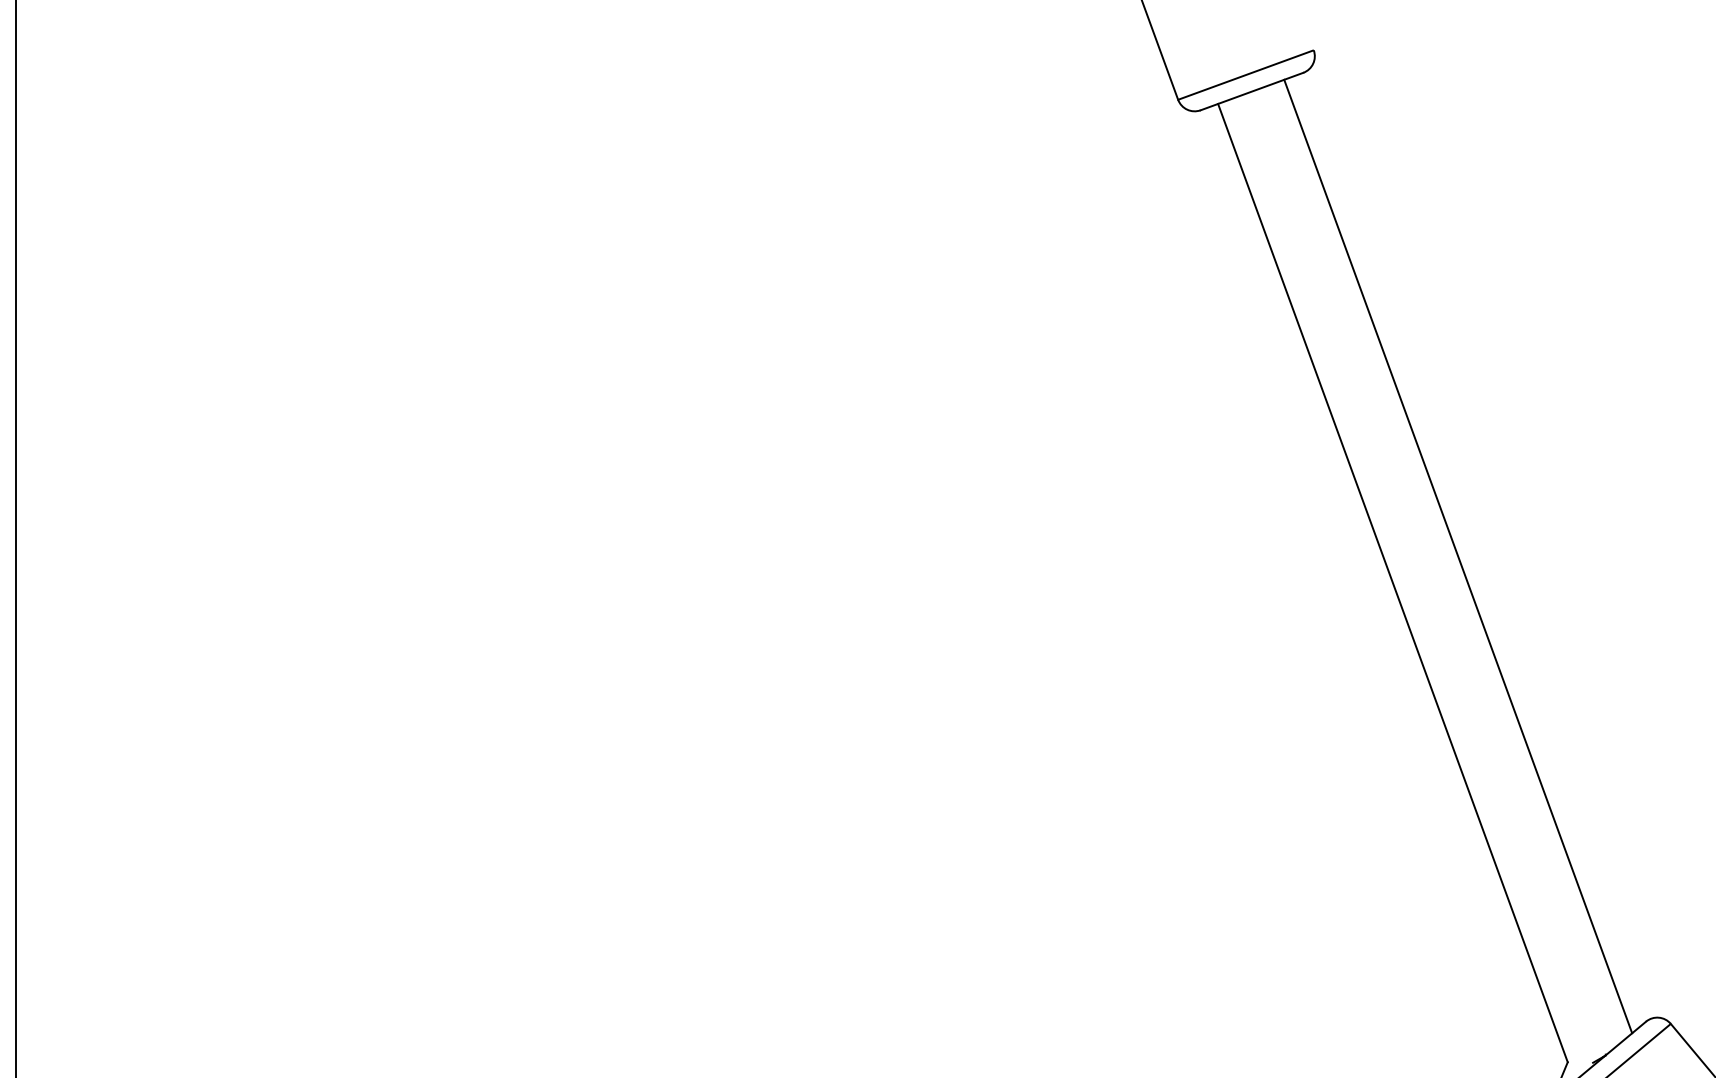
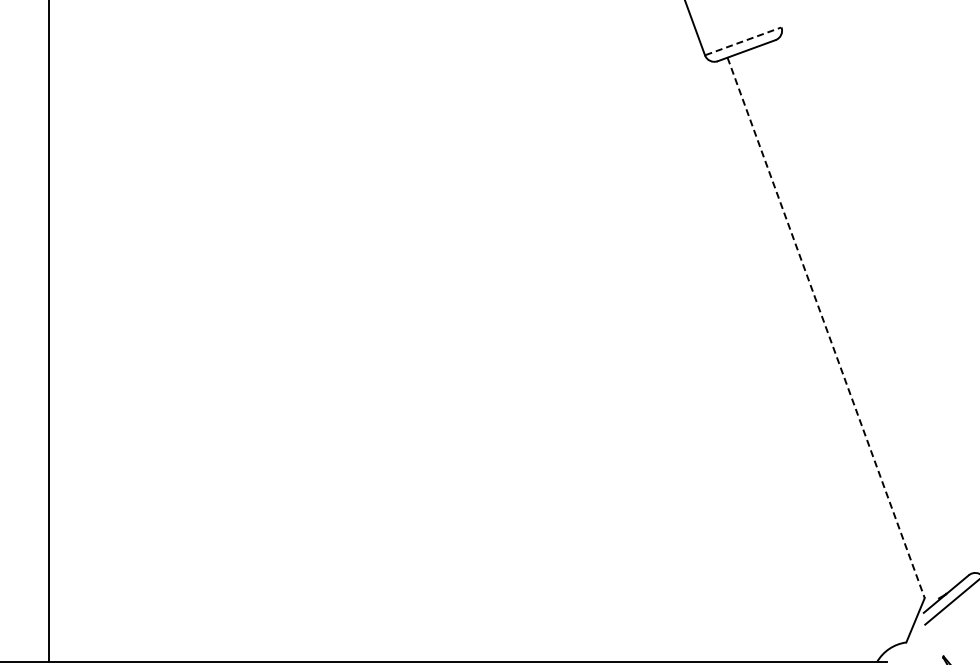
line: (1246, 75) -> (743, 41), solid -> dashed
line: (1457, 555) -> (862, 312), removed
line: (1393, 582) -> (826, 327), solid -> dashed

